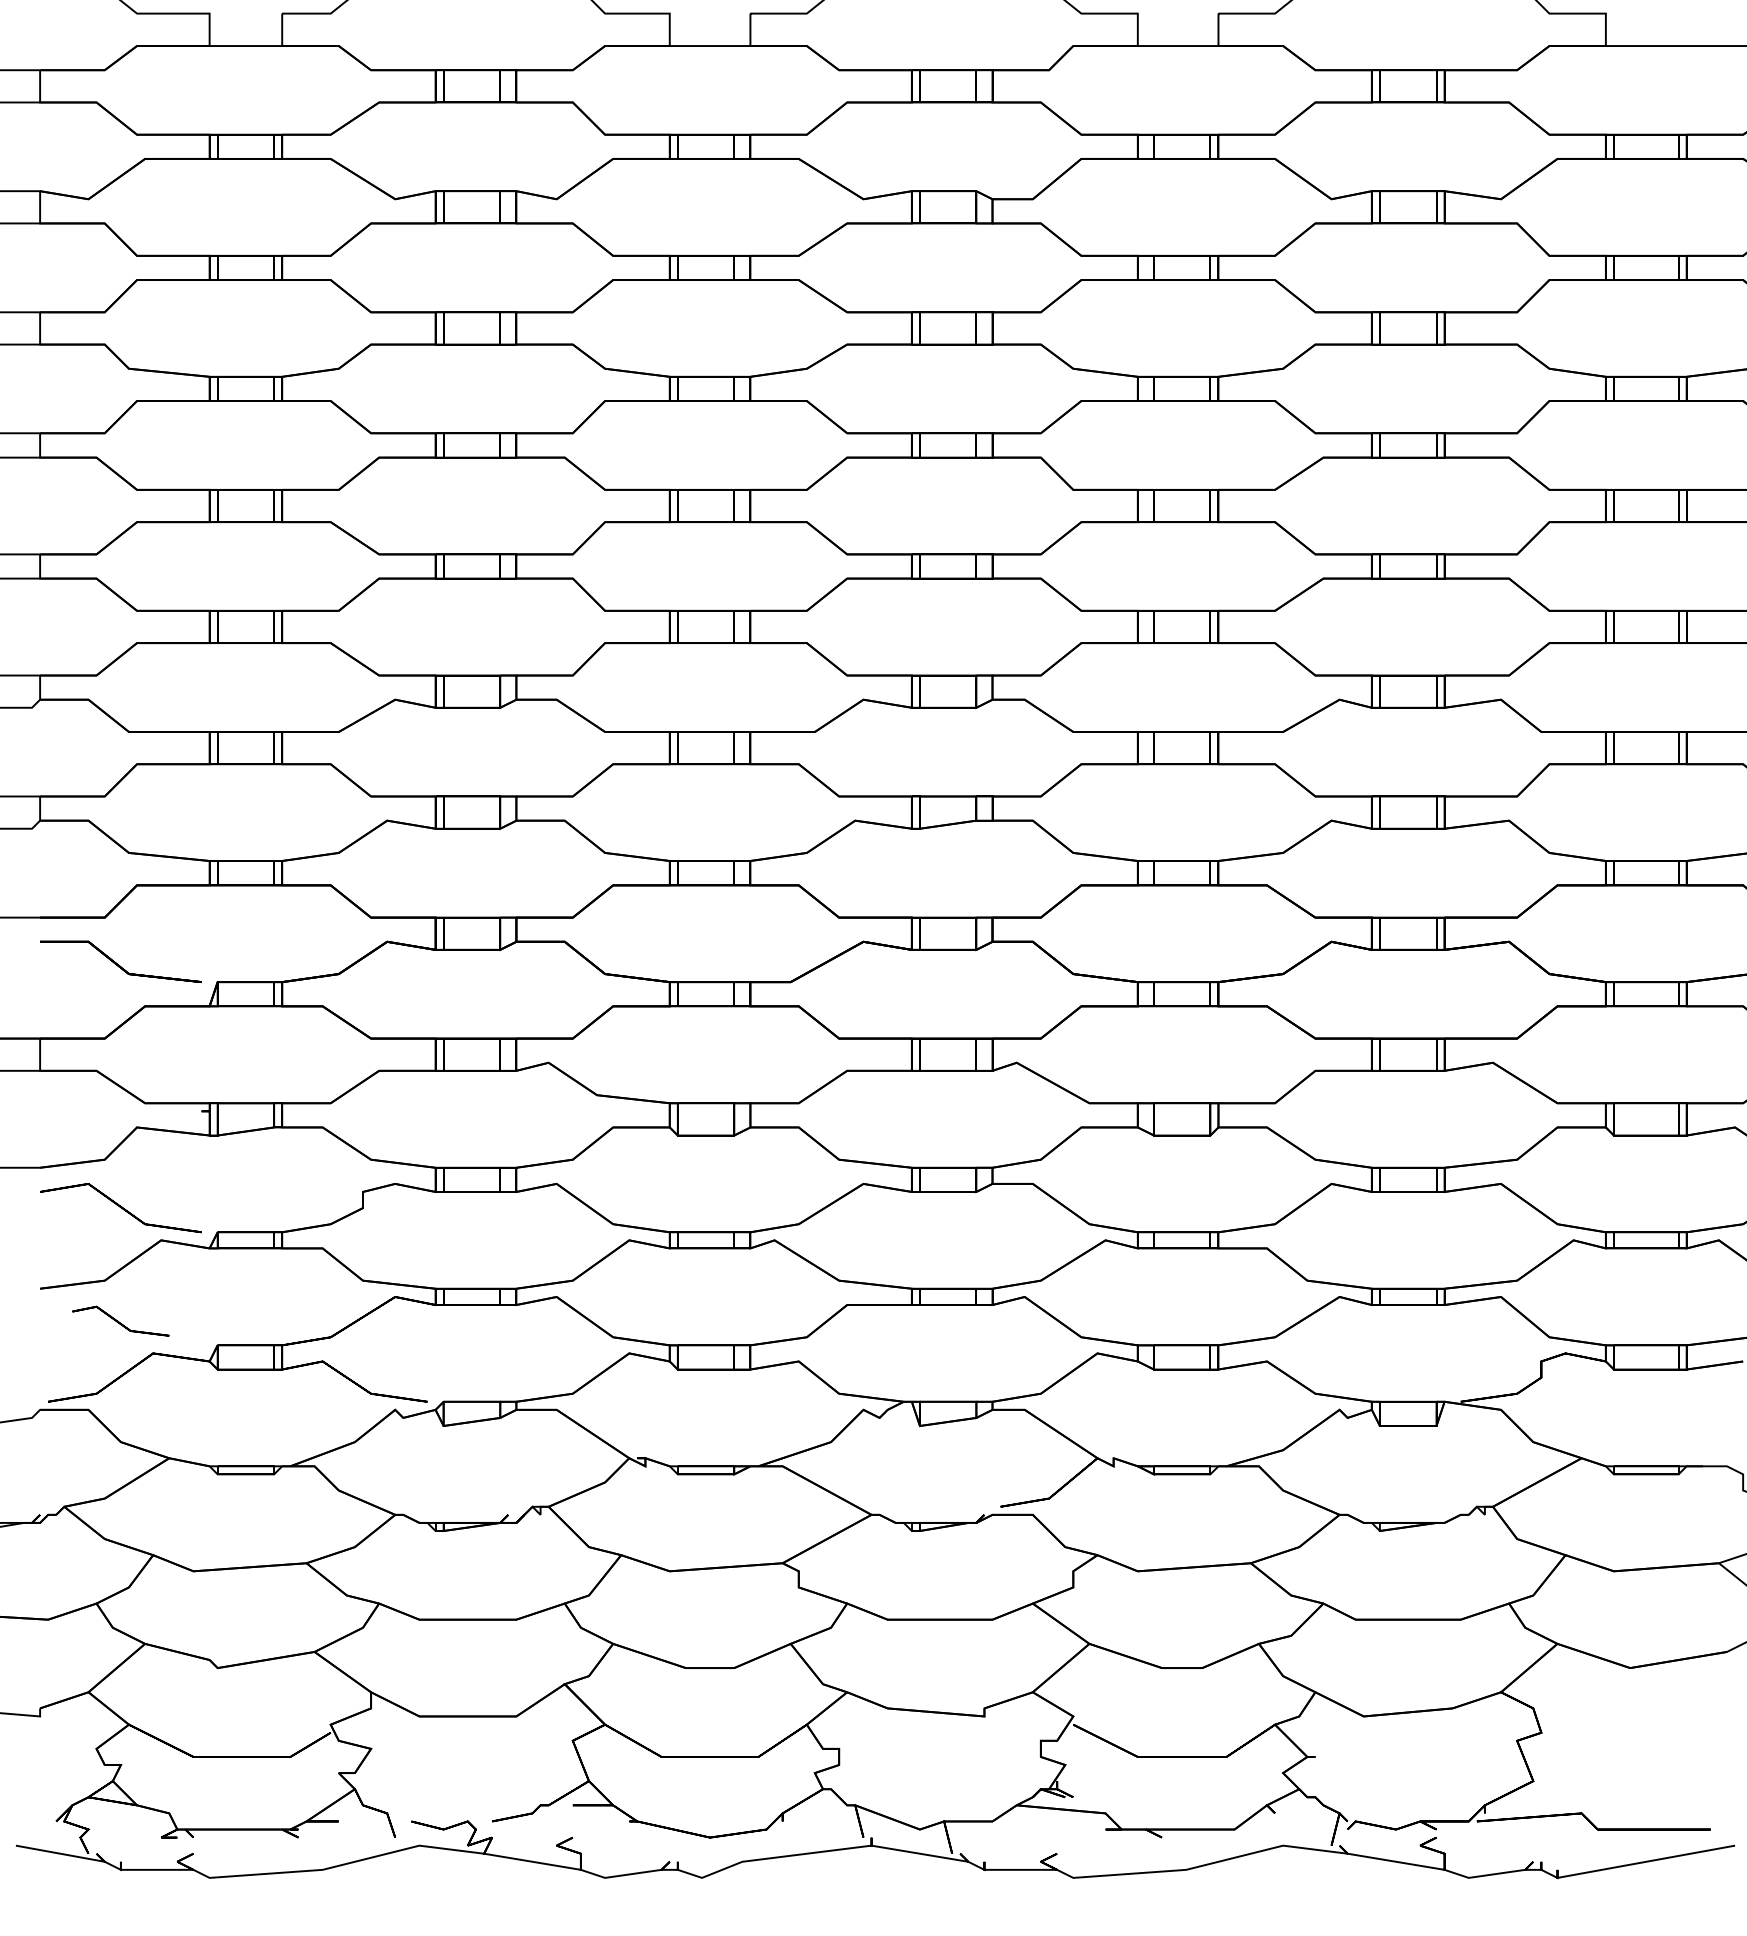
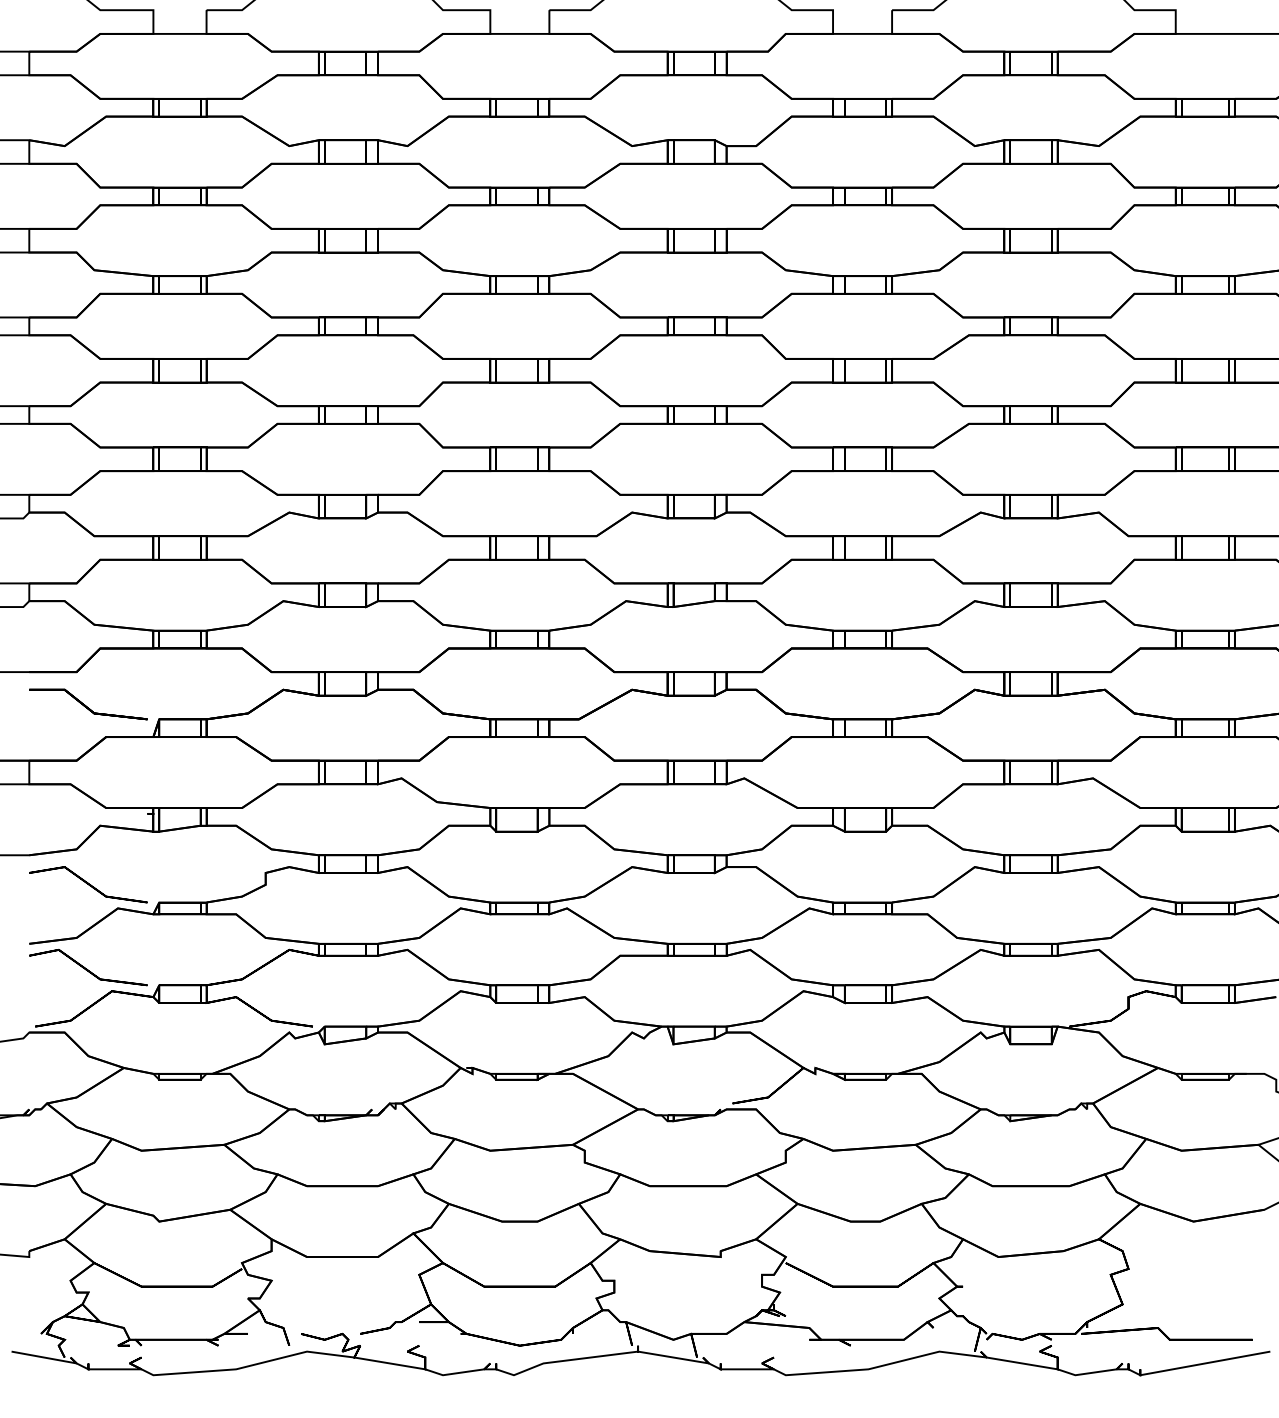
part: (120, 1321) -> (88, 967), size x1.67

